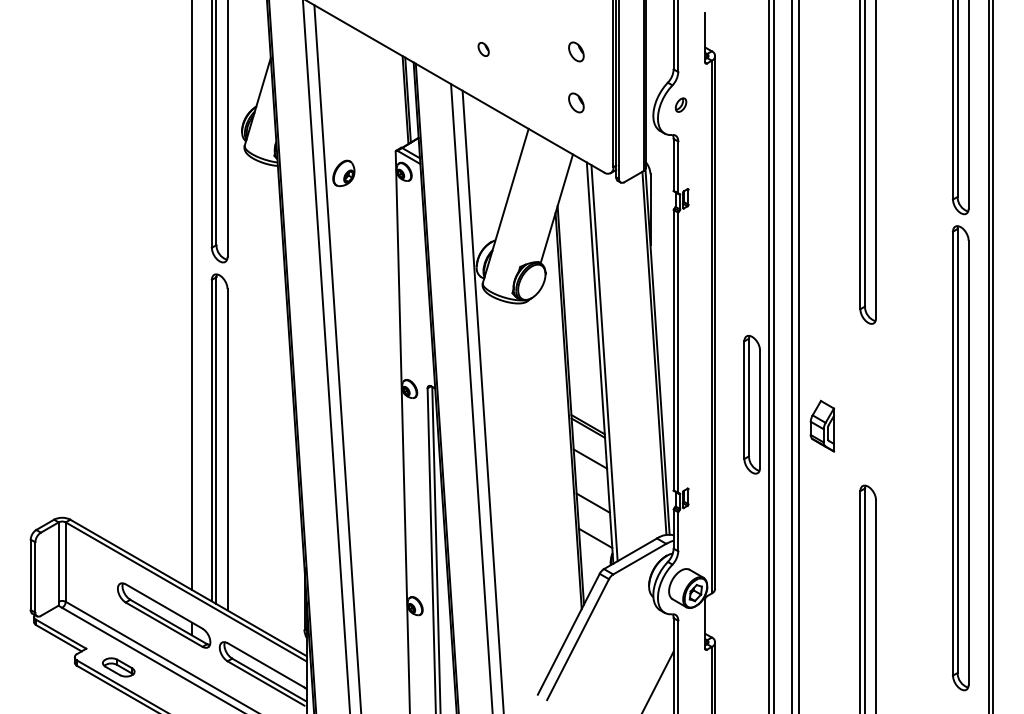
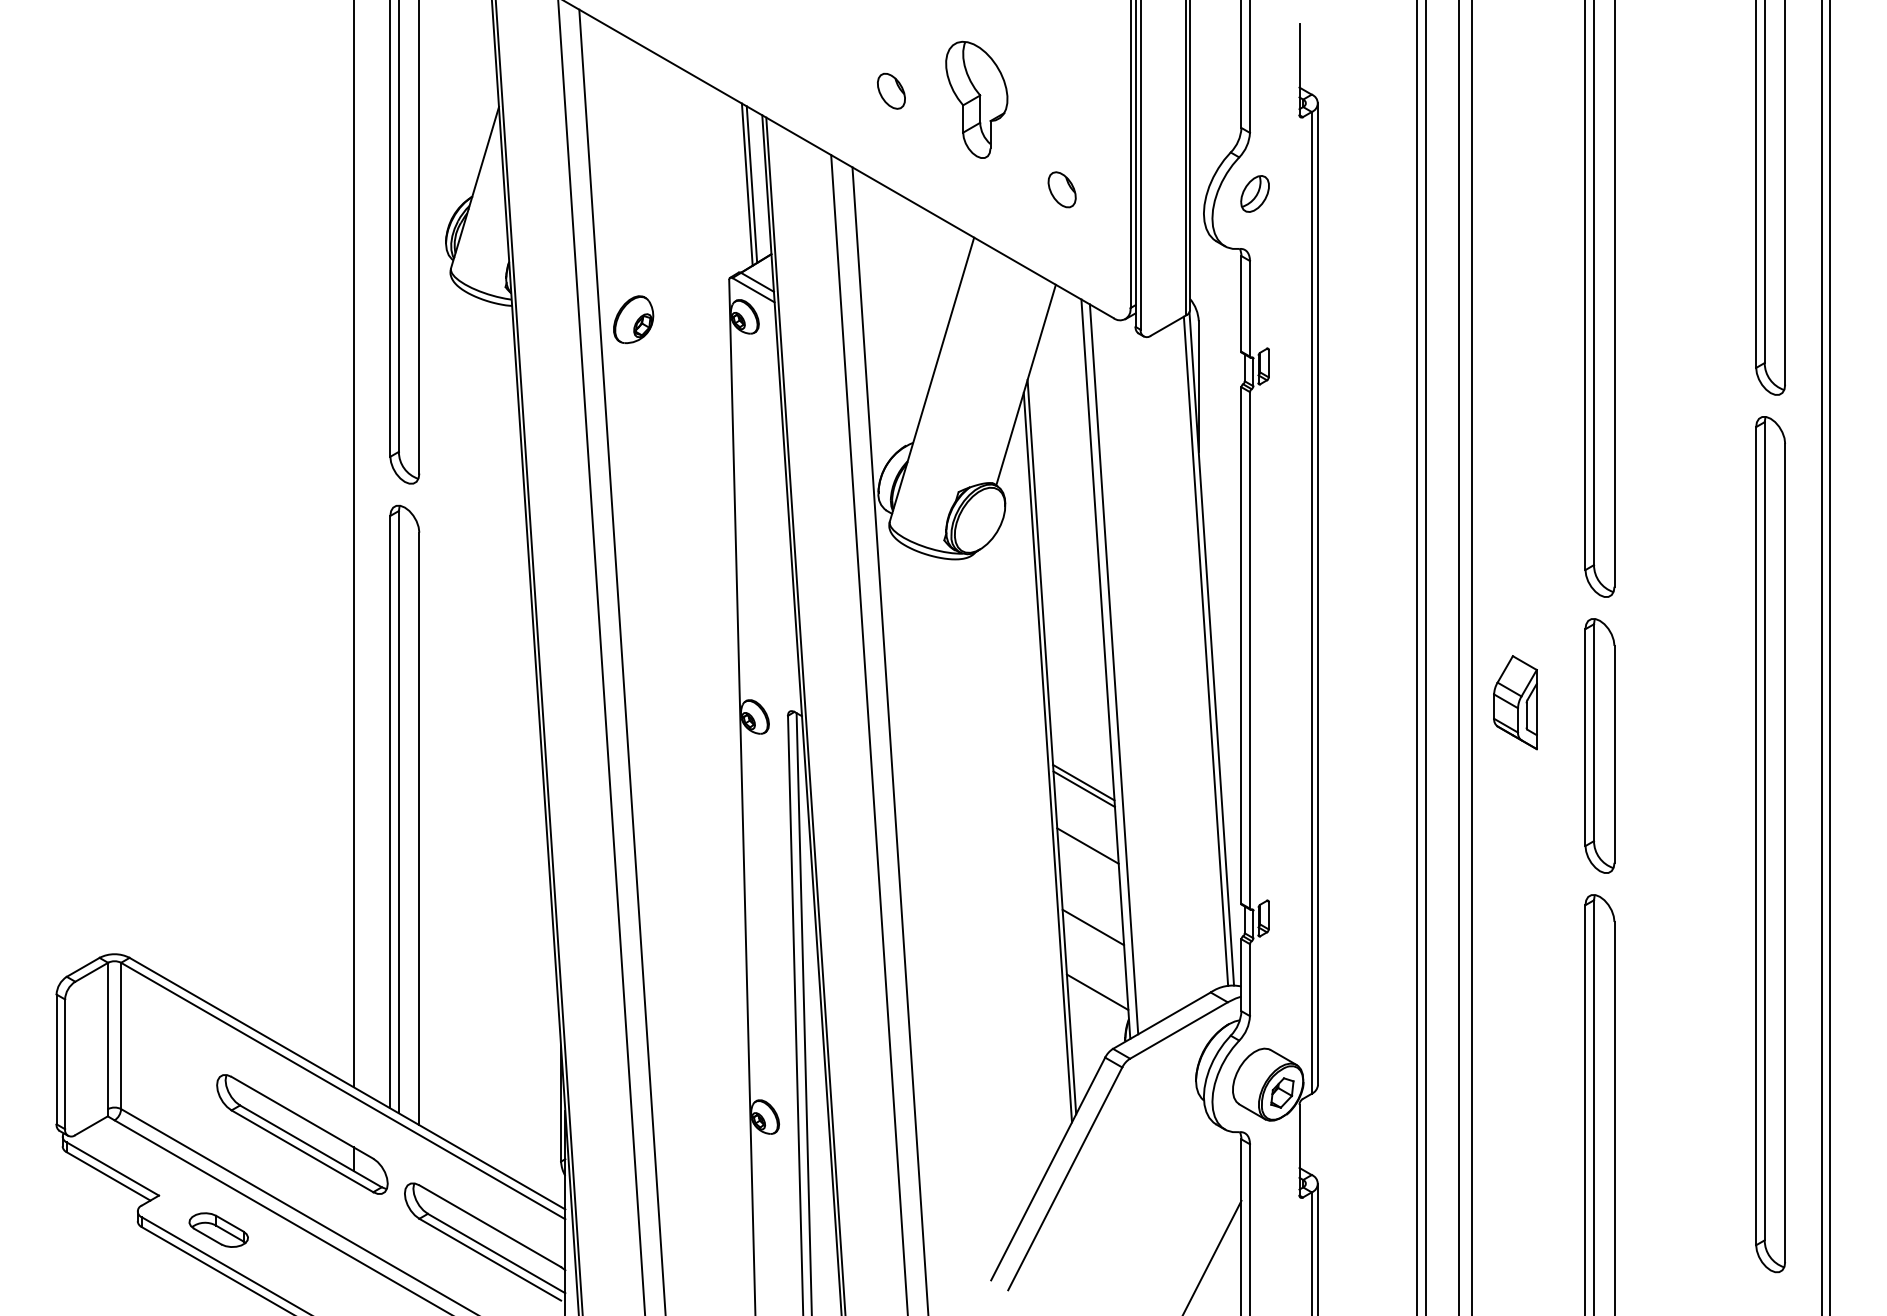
part: (483, 49) -> (890, 91), size x1.43
part: (576, 51) -> (1062, 94), removed
part: (529, 53) -> (975, 98), added
part: (680, 104) -> (1254, 192), size x1.43
part: (751, 404) -> (1598, 745), moved
part: (822, 425) -> (1515, 701), moved

